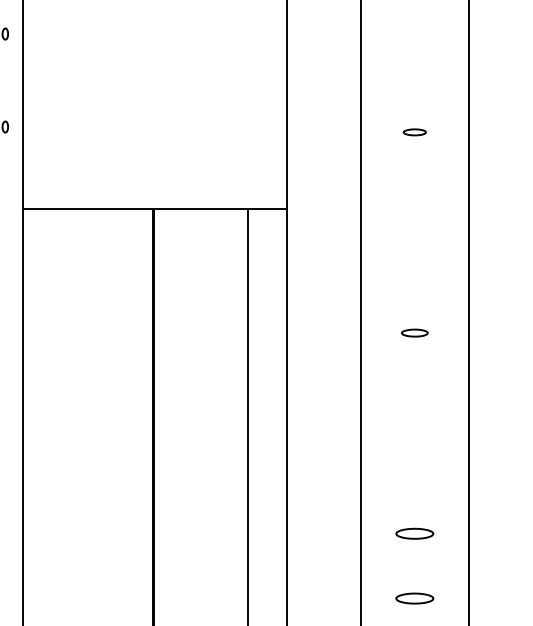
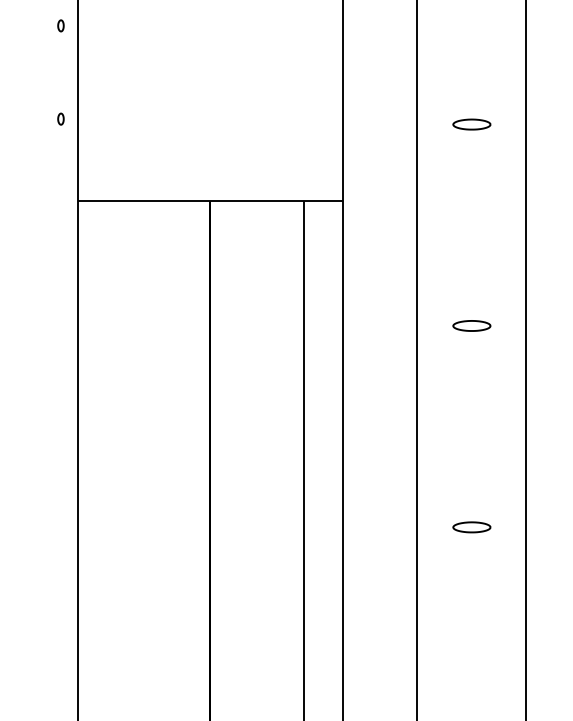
part: (414, 132) -> (471, 124), size x1.67
part: (414, 332) -> (471, 325), size x1.43
part: (414, 598) -> (471, 592), removed

